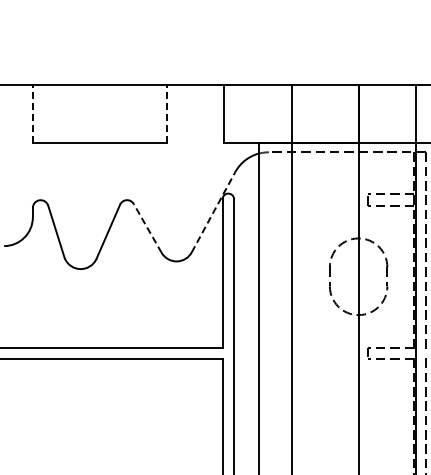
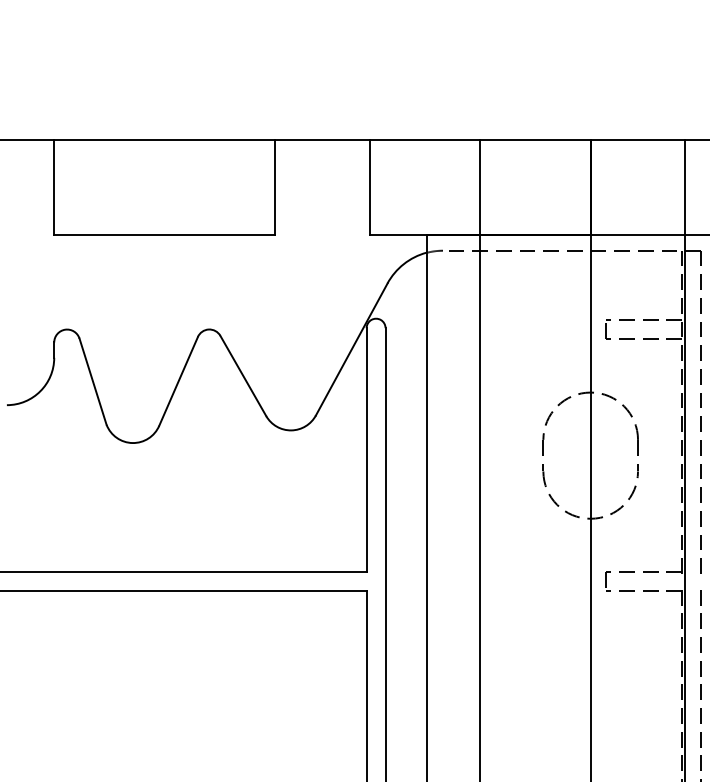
line: (32, 113) -> (53, 186), dashed -> solid
line: (167, 113) -> (275, 186), dashed -> solid
line: (213, 212) -> (351, 349), dashed -> solid
line: (147, 227) -> (243, 374), dashed -> solid

